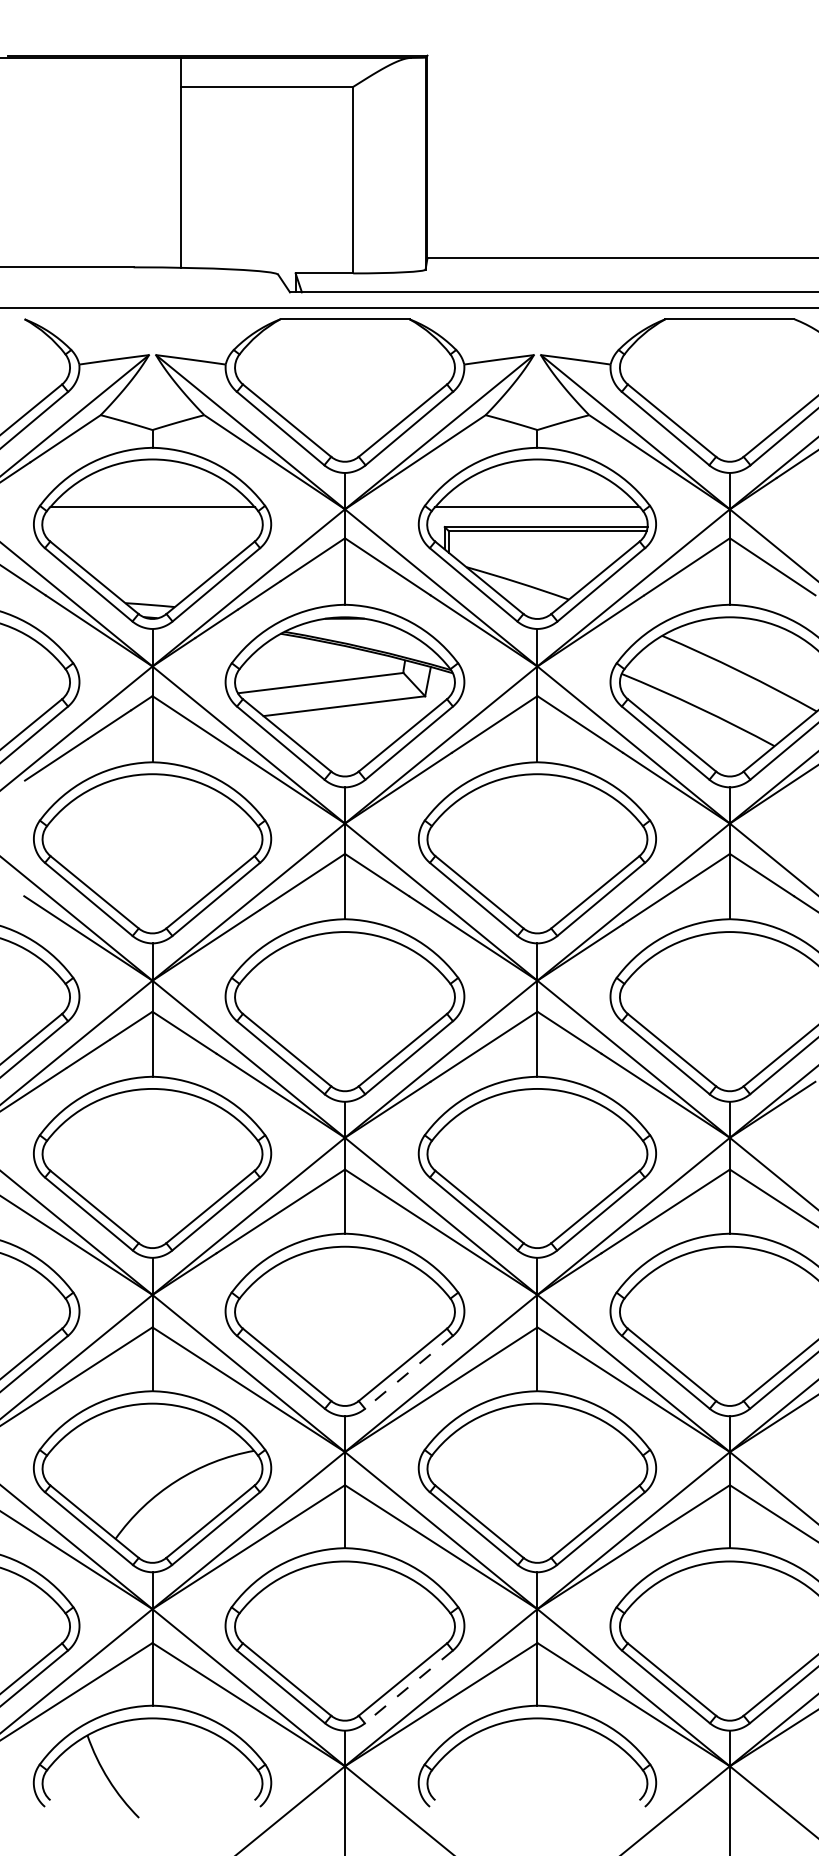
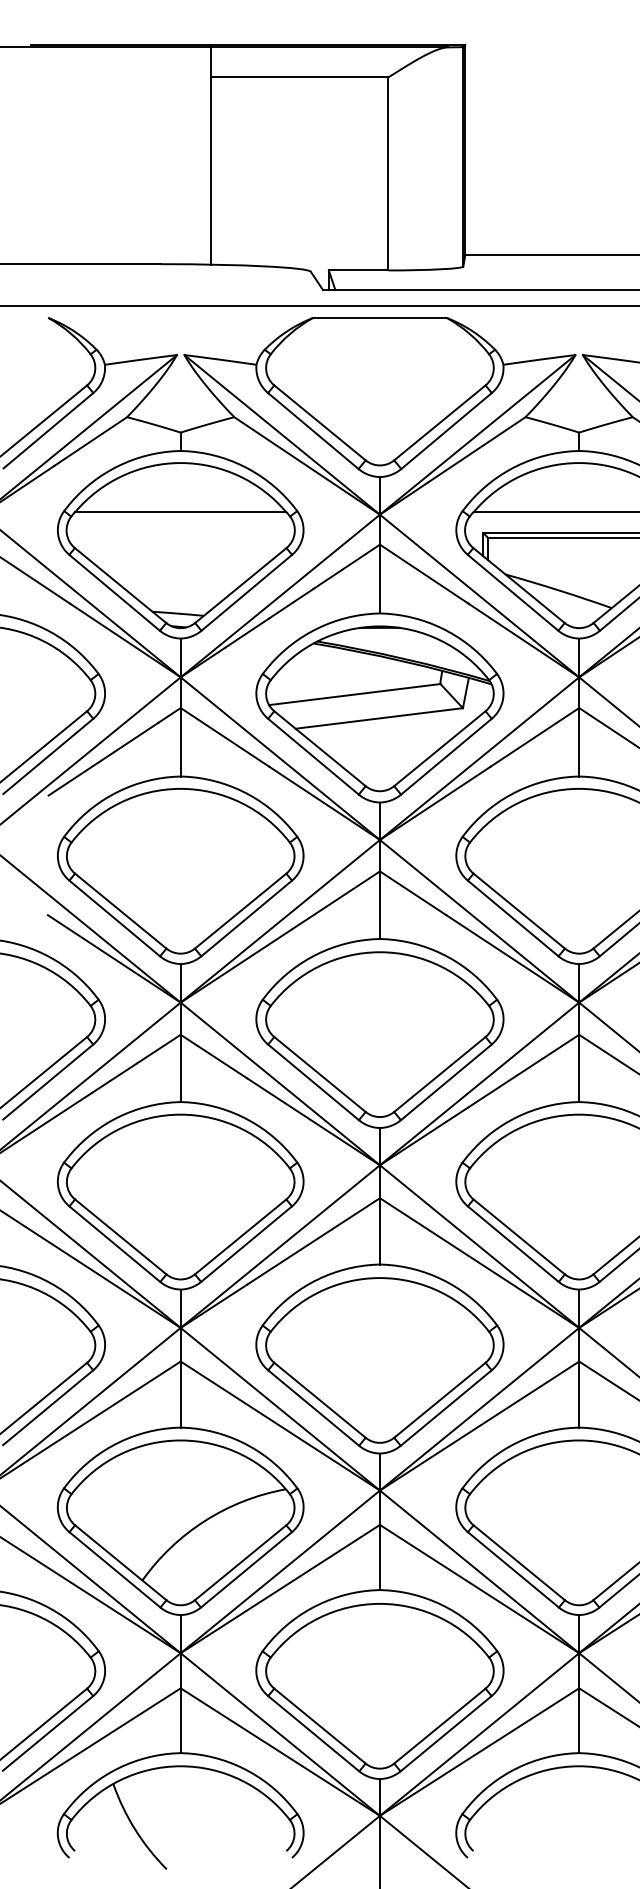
line: (408, 1372) -> (445, 1408), dashed -> solid
line: (408, 1687) -> (445, 1734), dashed -> solid

